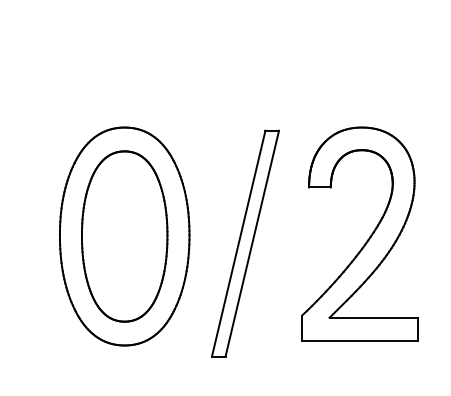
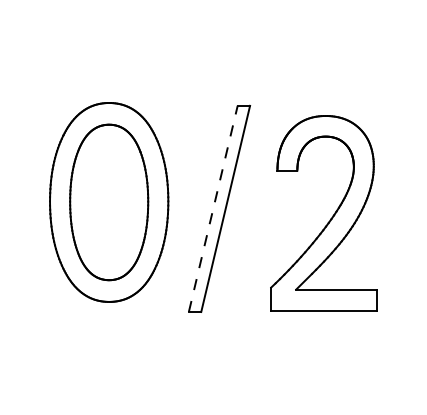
part: (367, 239) -> (330, 218), moved
line: (238, 243) -> (213, 208), solid -> dashed

